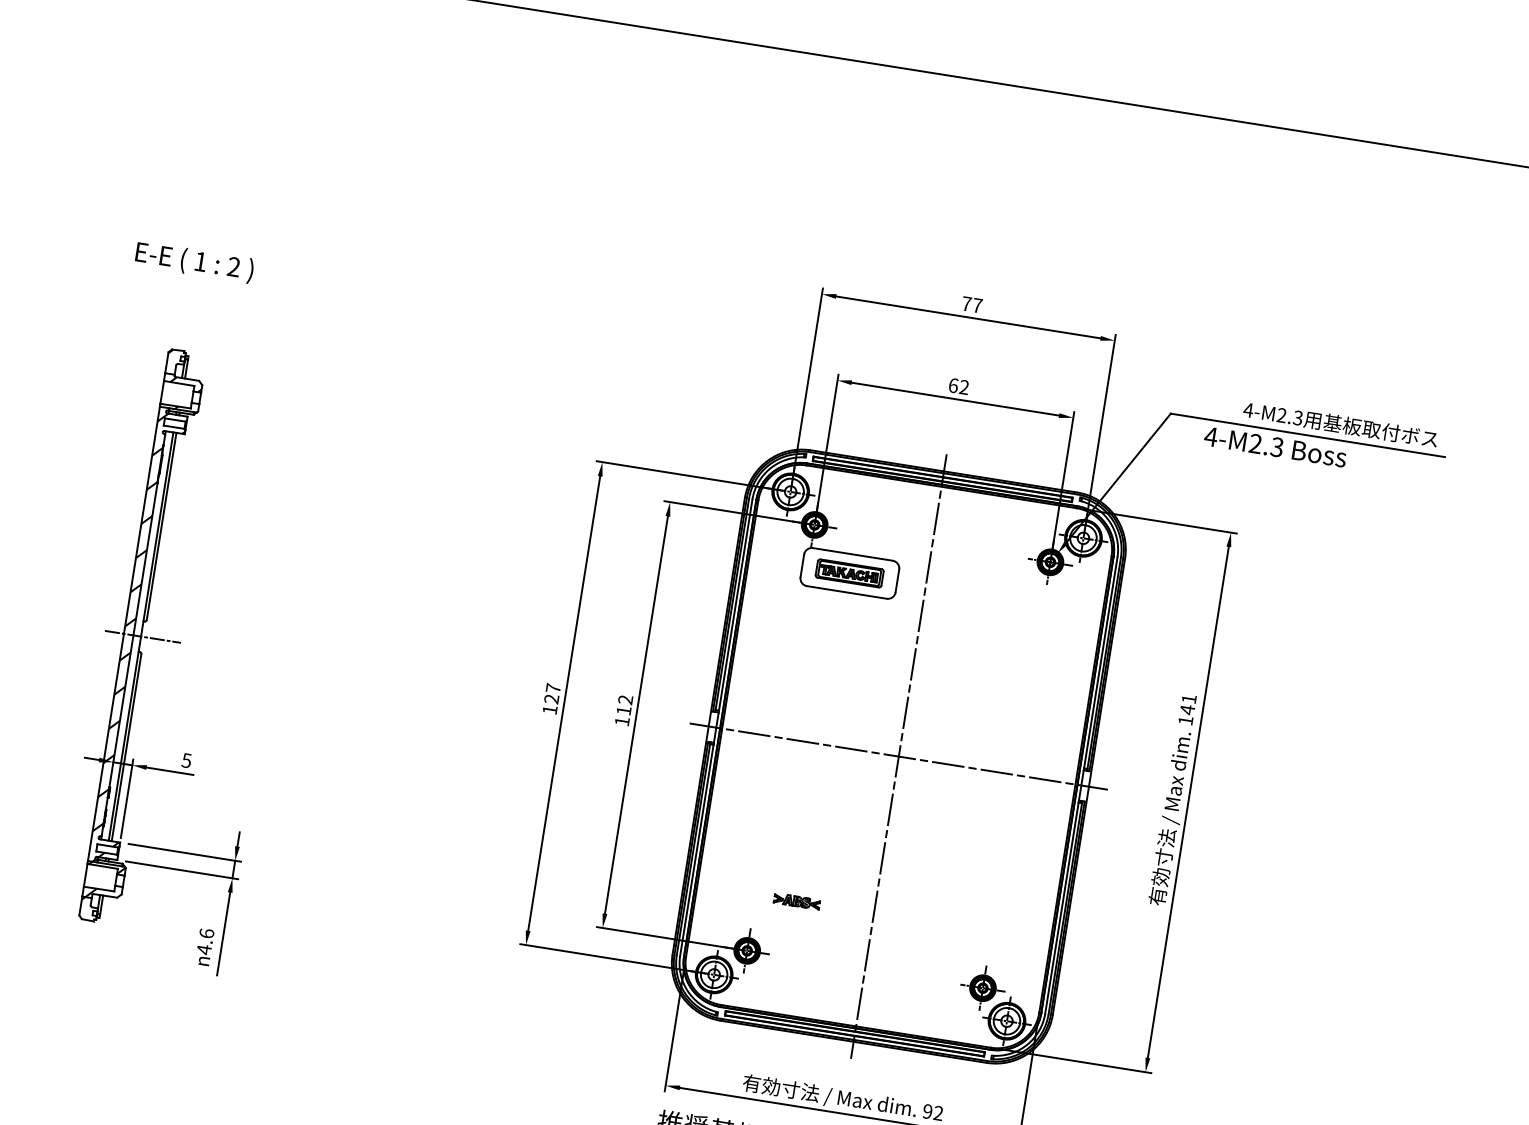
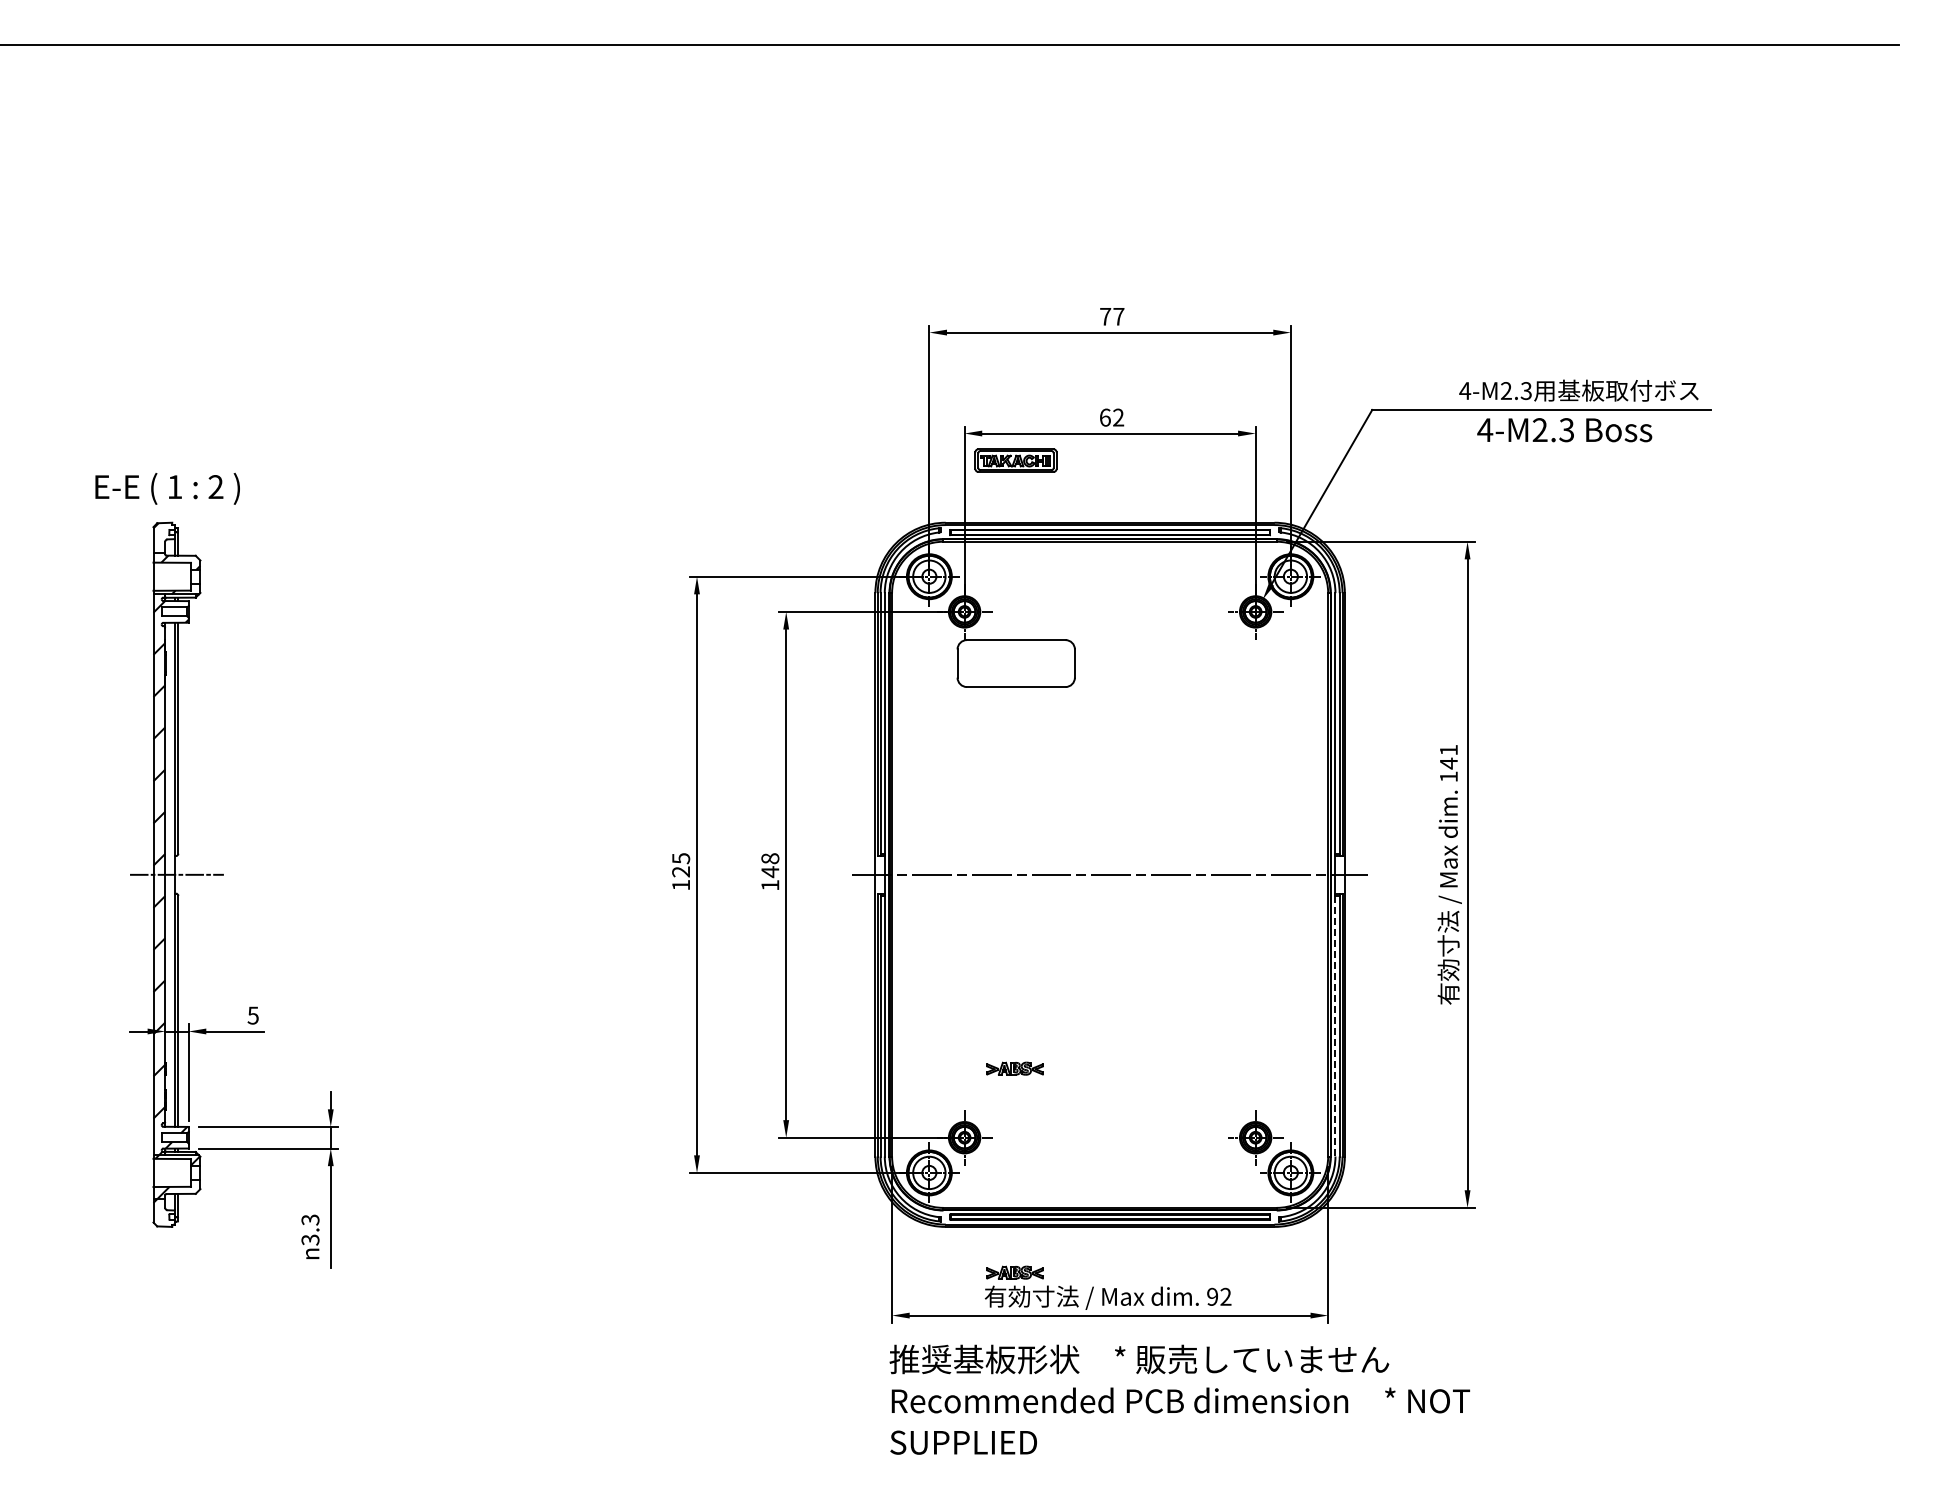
text: (194, 261) -> (167, 488), moved
text: (1275, 447) -> (1564, 430), moved
part: (849, 573) -> (1015, 460), moved
text: (553, 688) -> (681, 858), 127 -> 125
text: (624, 705) -> (770, 865), 112 -> 148
line: (899, 756) -> (1110, 874), removed
line: (1061, 908) -> (1335, 1026), solid -> dashed
text: (205, 942) -> (310, 1230), n4.6 -> n3.3
part: (770, 1066) -> (1014, 1272), added

